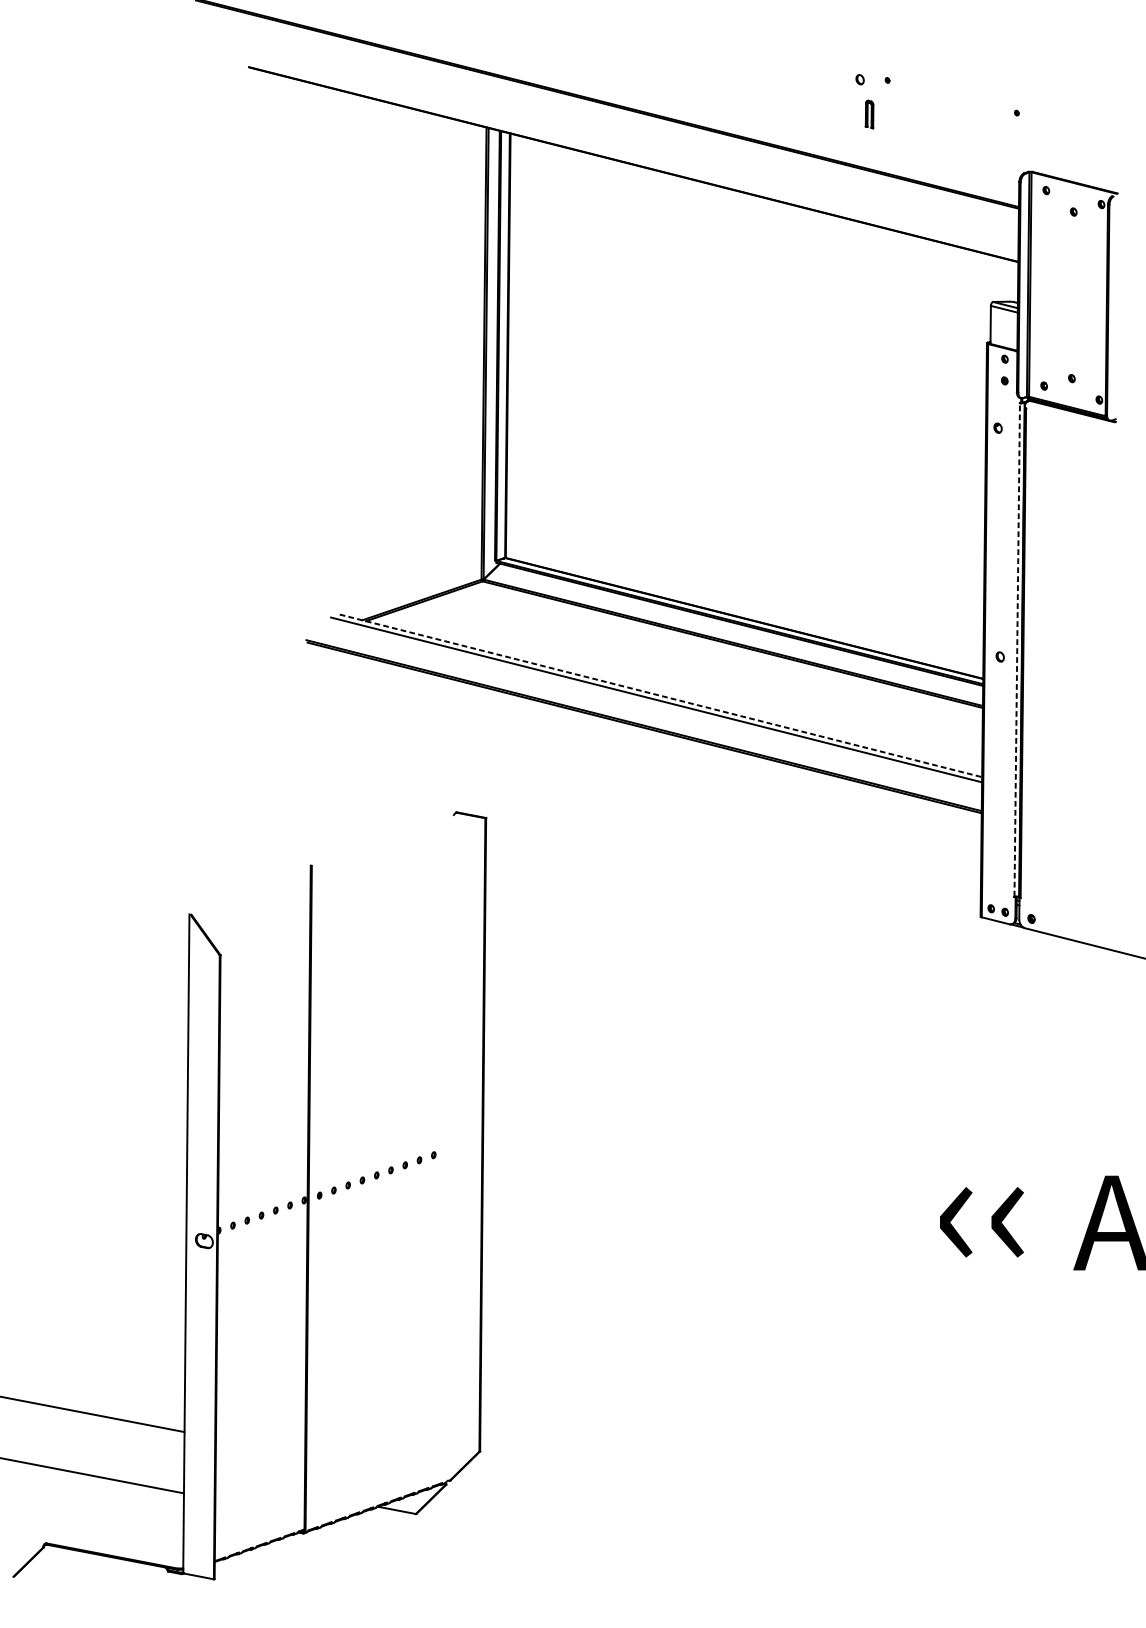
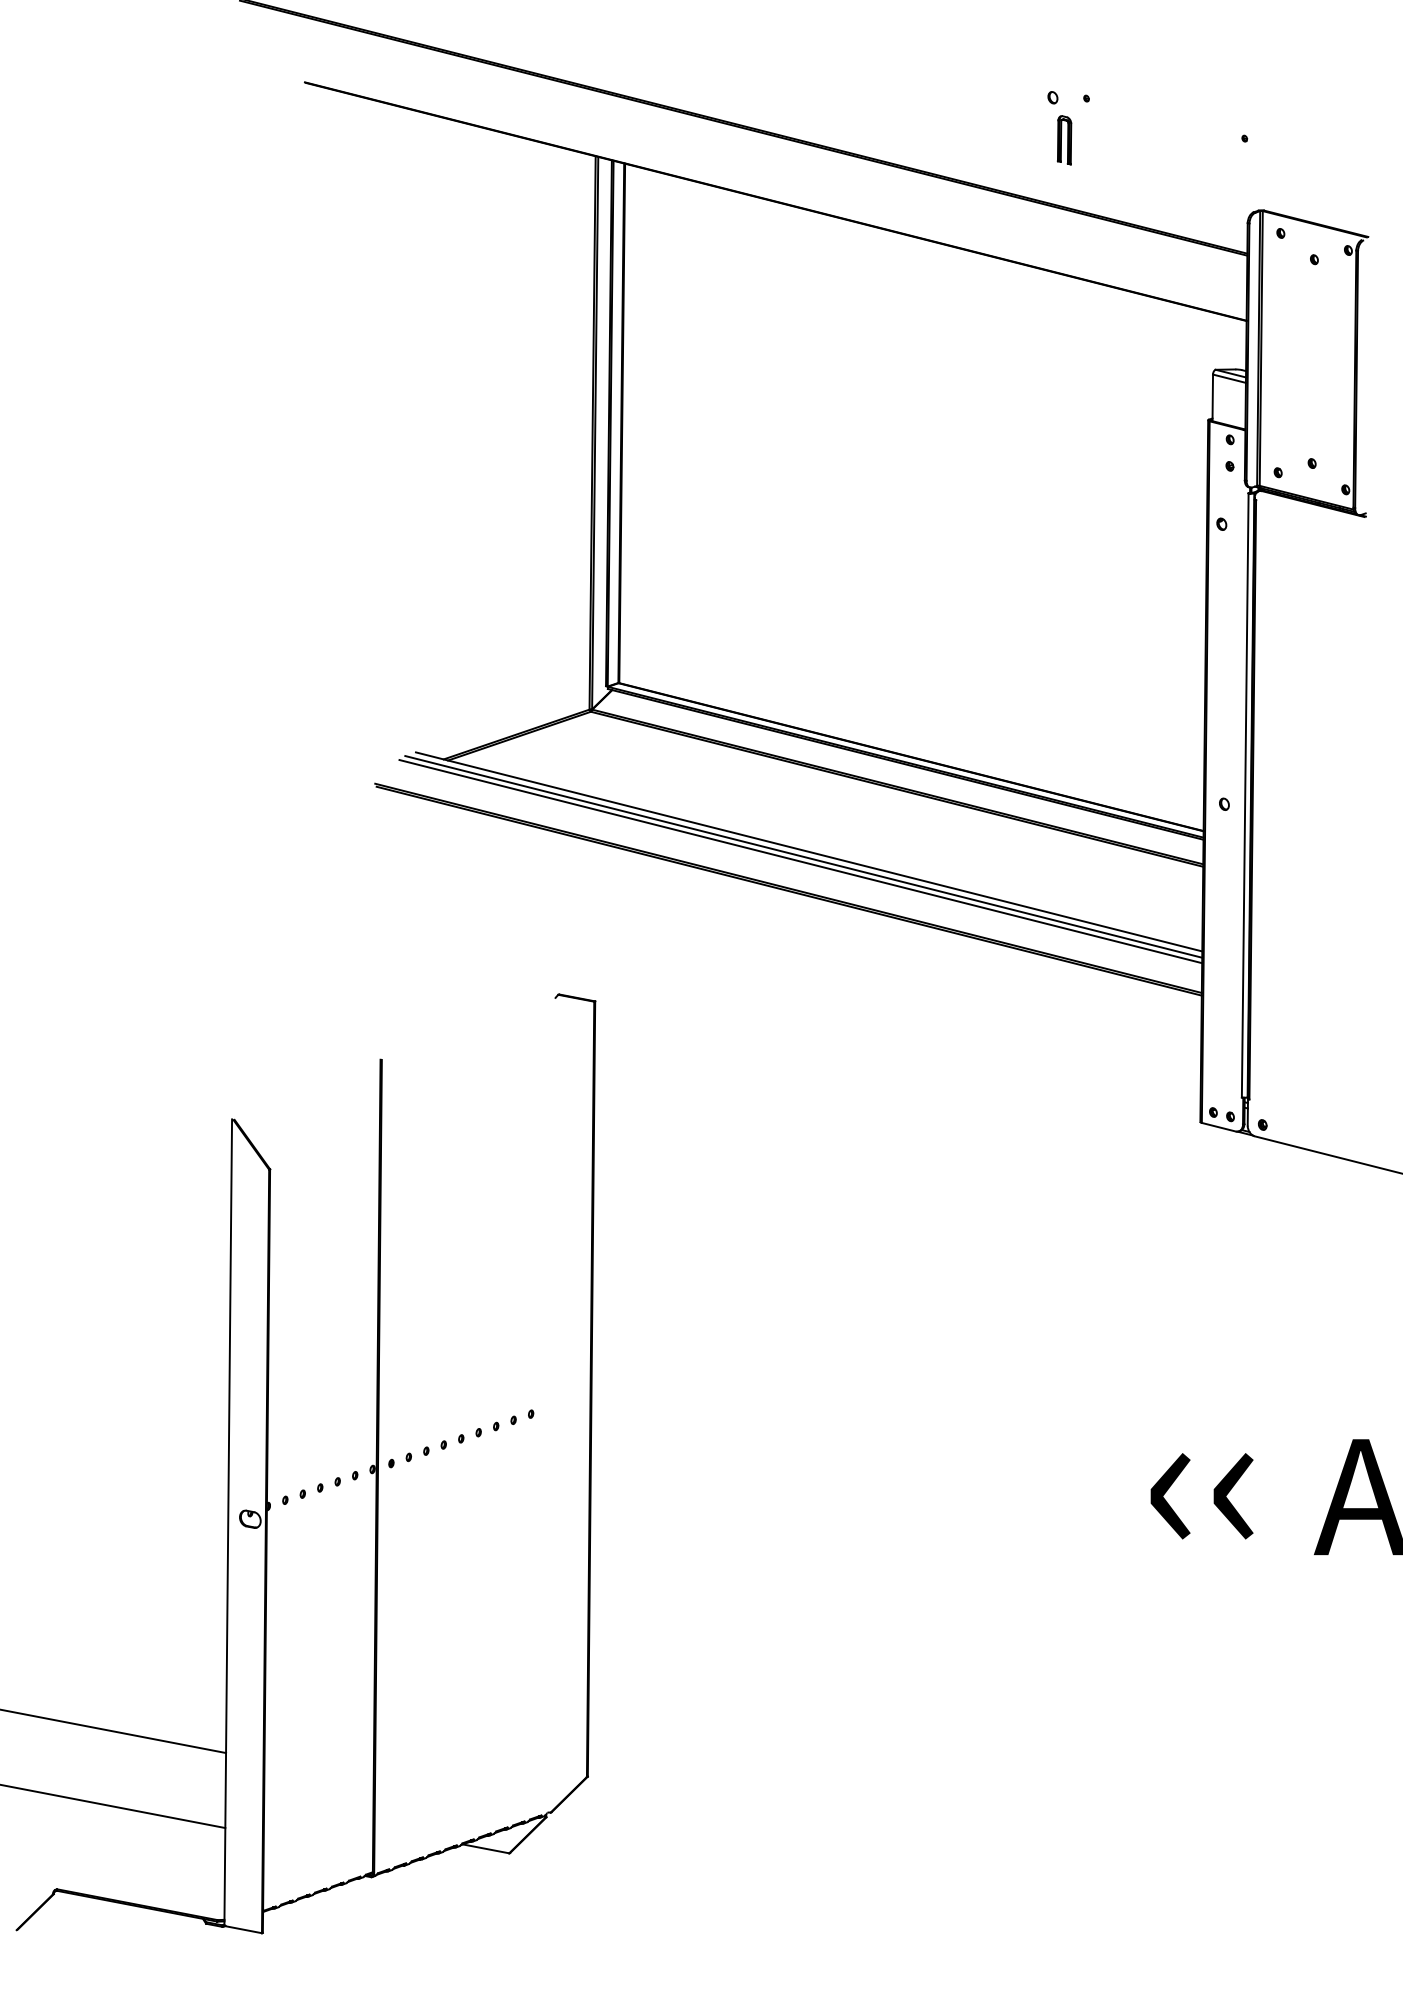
part: (869, 114) -> (1064, 140), size x1.43
line: (1017, 648) -> (1245, 794), dashed -> solid
line: (661, 695) -> (809, 851), dashed -> solid
line: (653, 703) -> (800, 861), added

